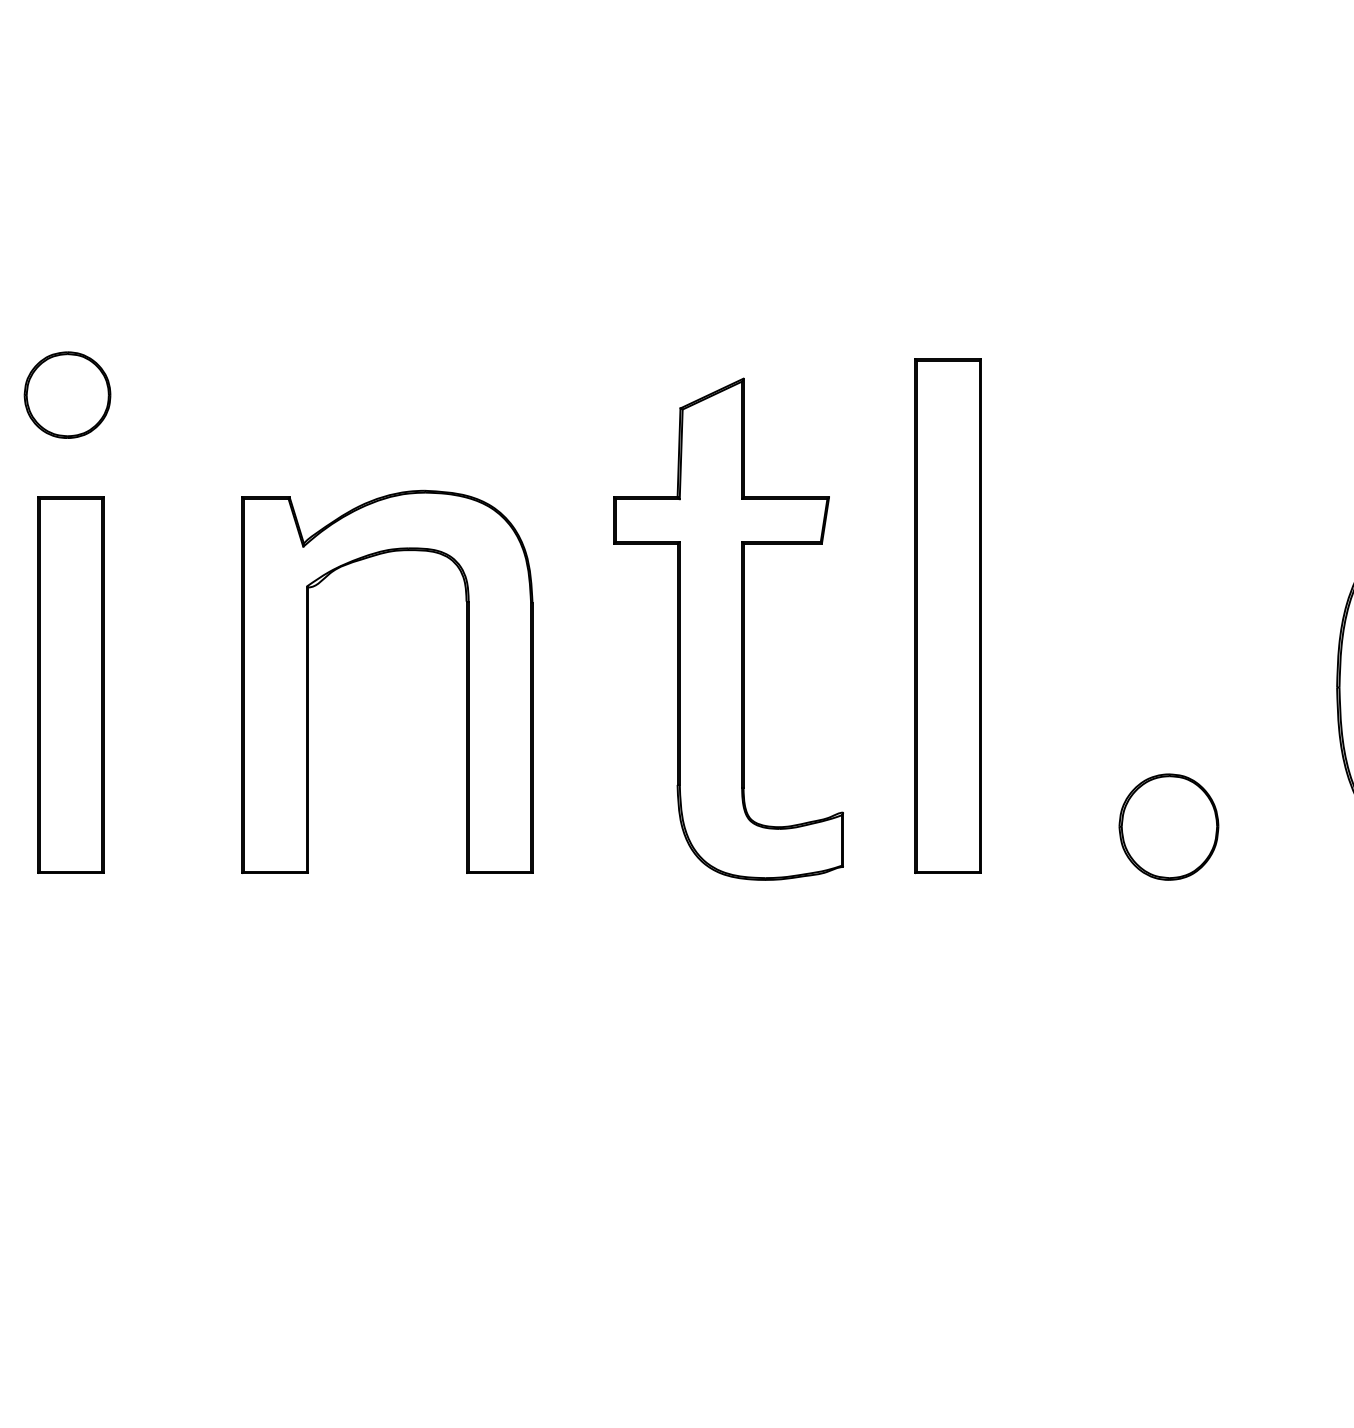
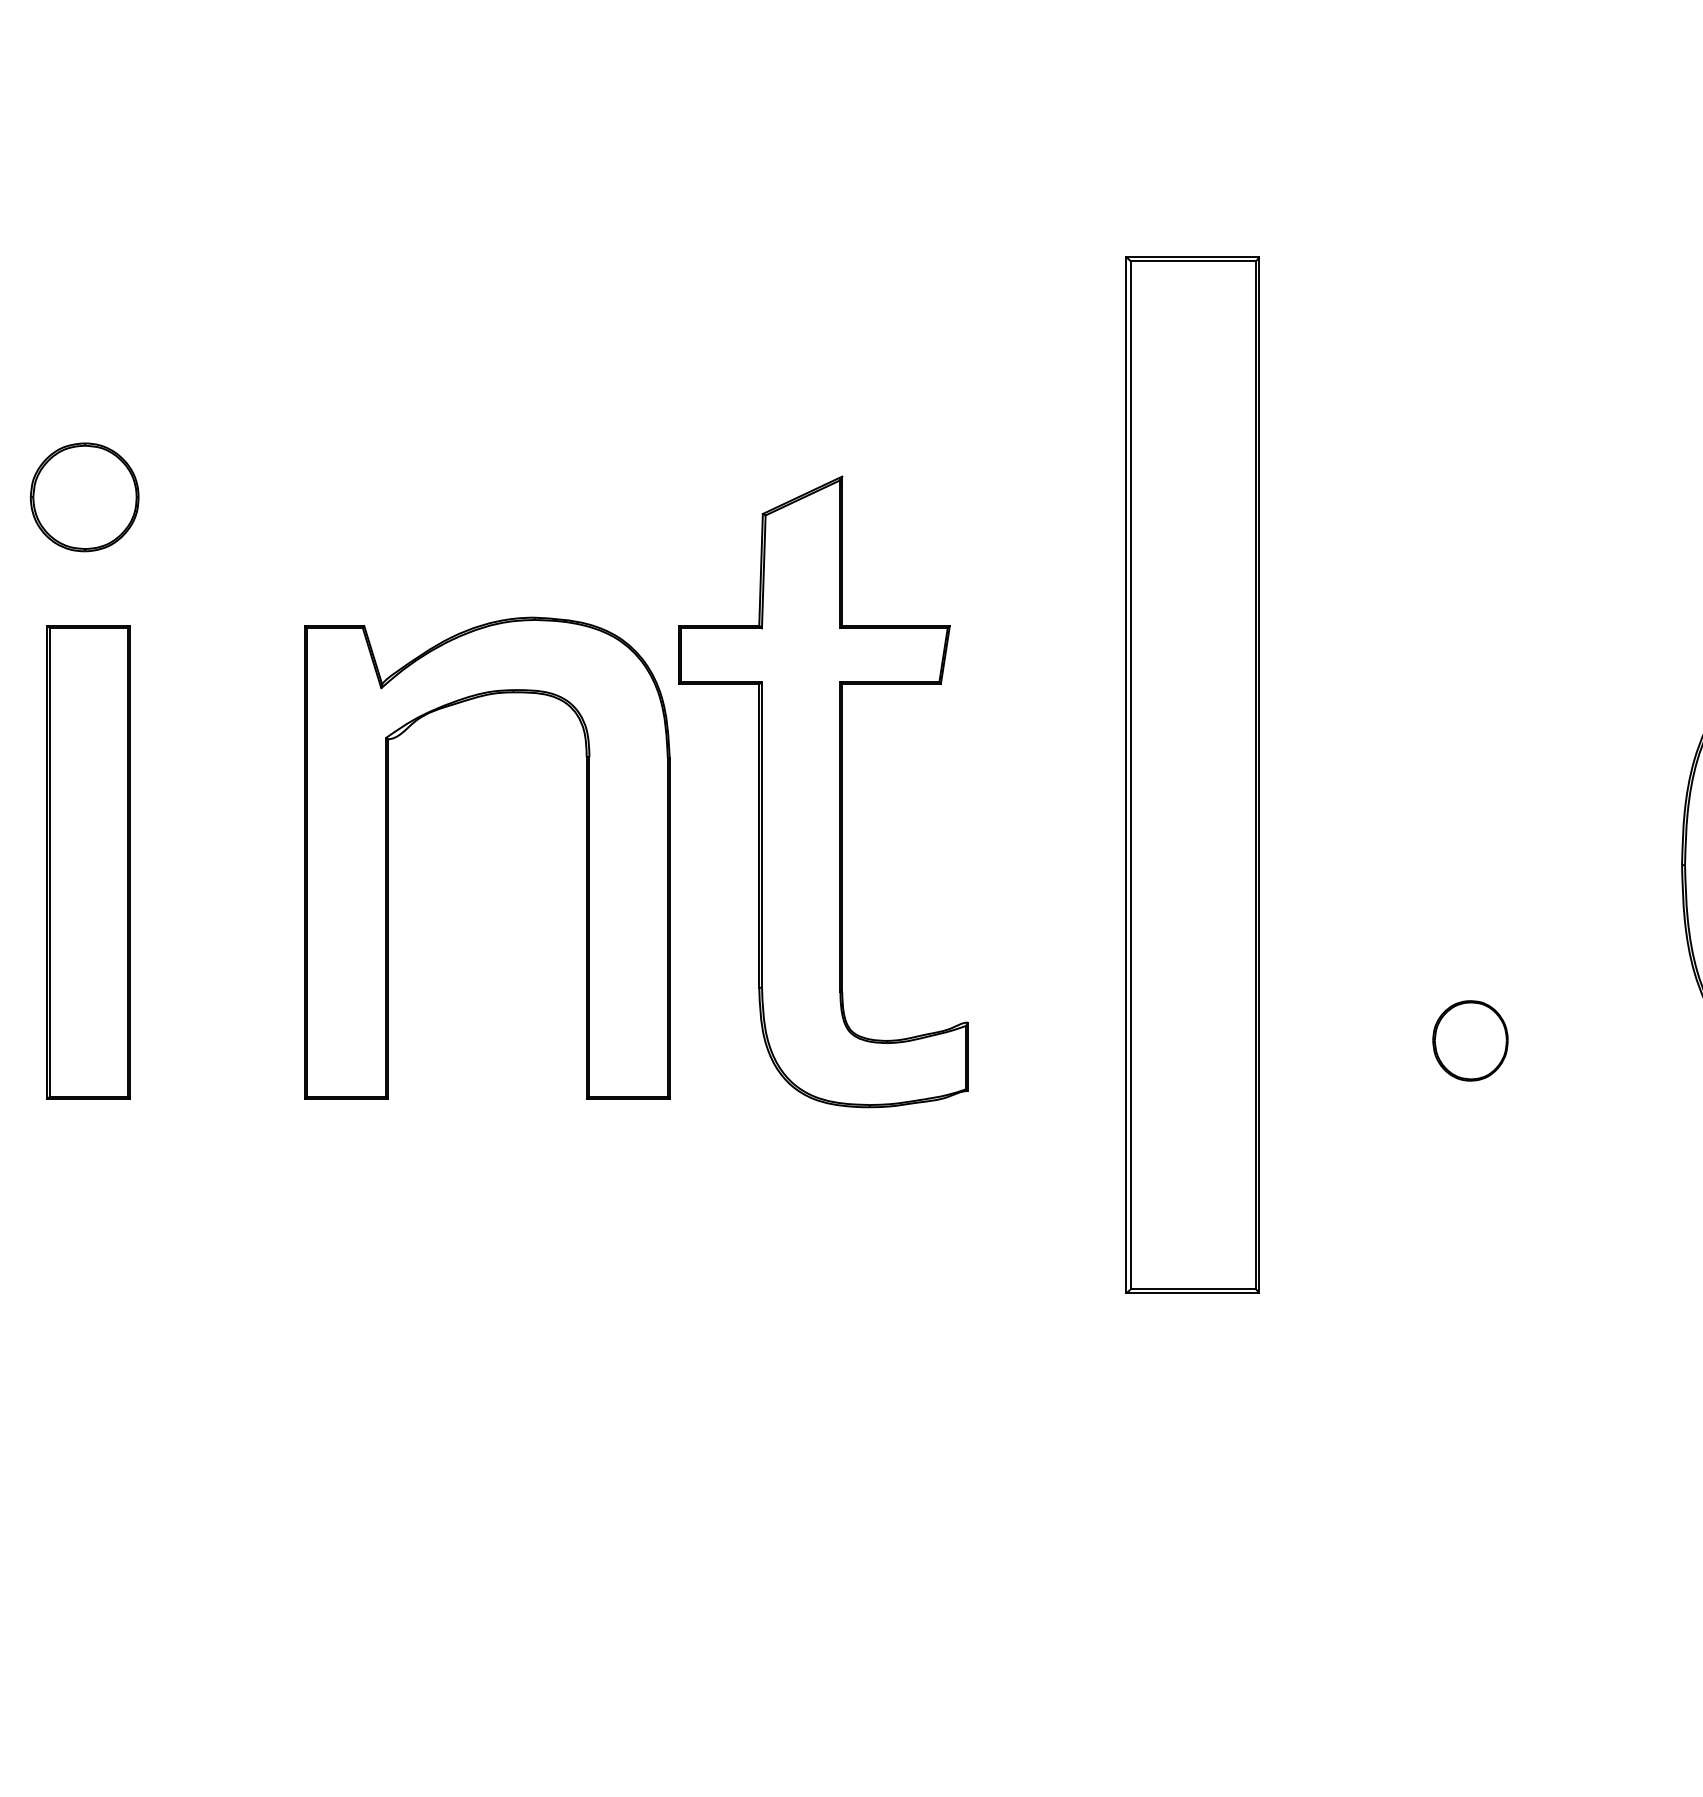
part: (948, 616) -> (1192, 775), size x1.6
part: (728, 628) -> (823, 791), moved
part: (1168, 826) -> (1470, 1040), size x0.6

